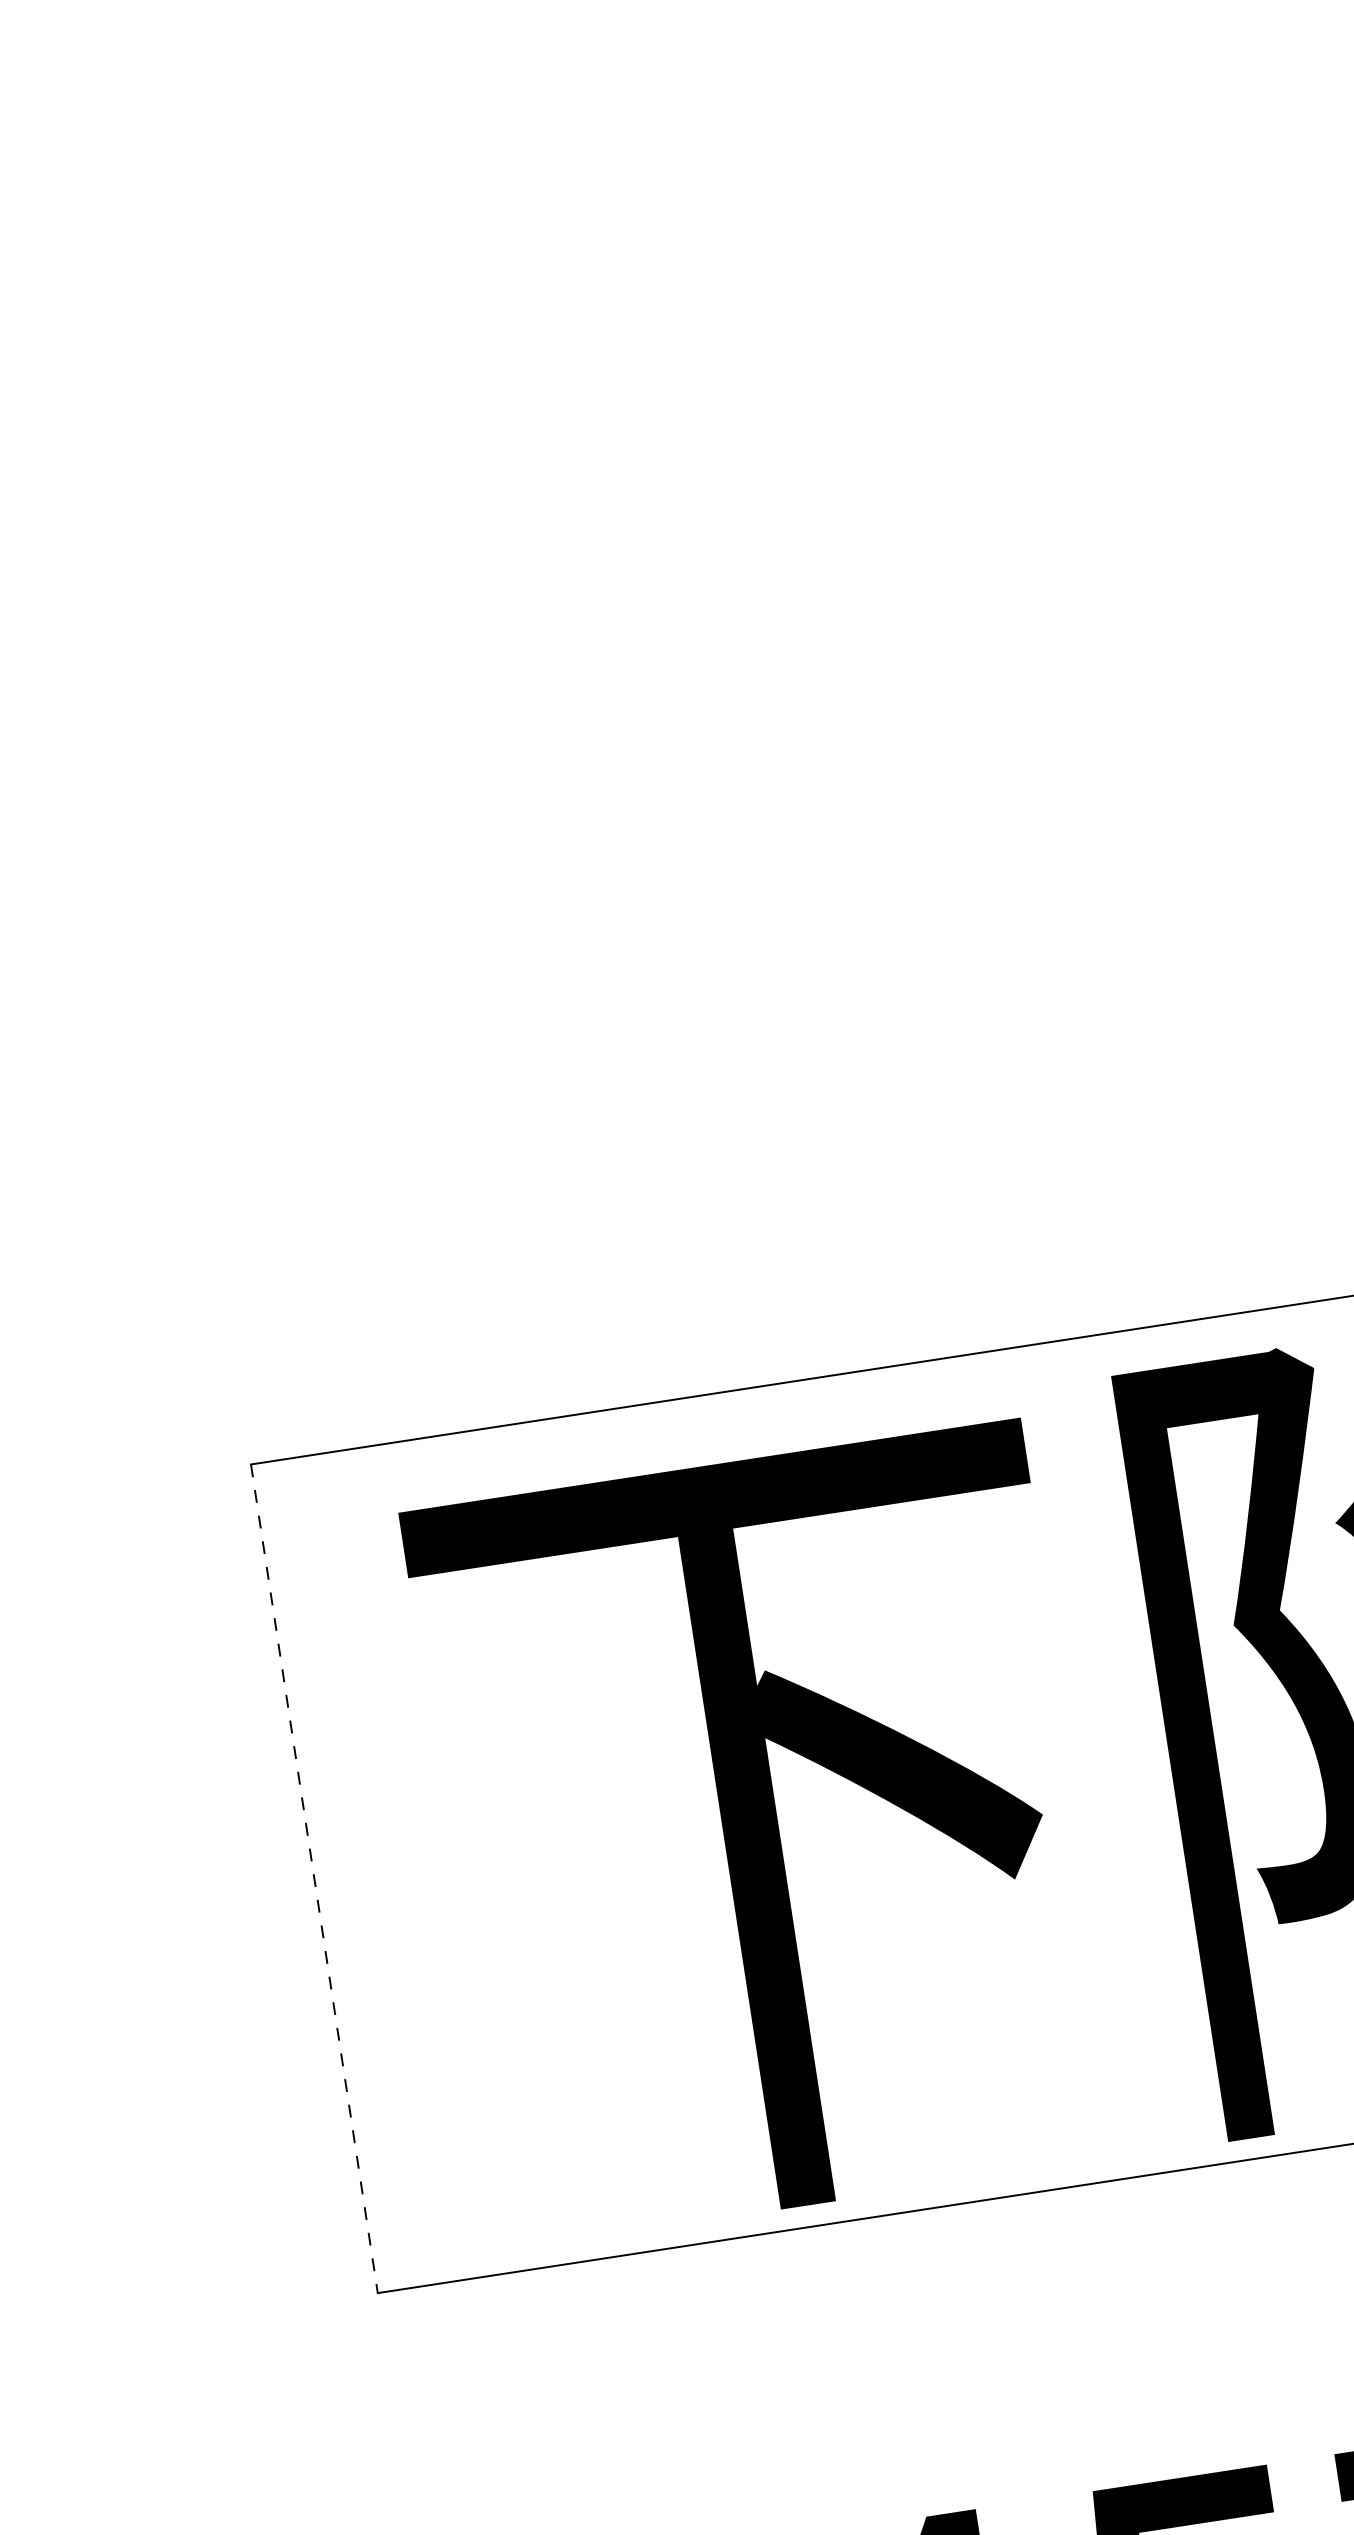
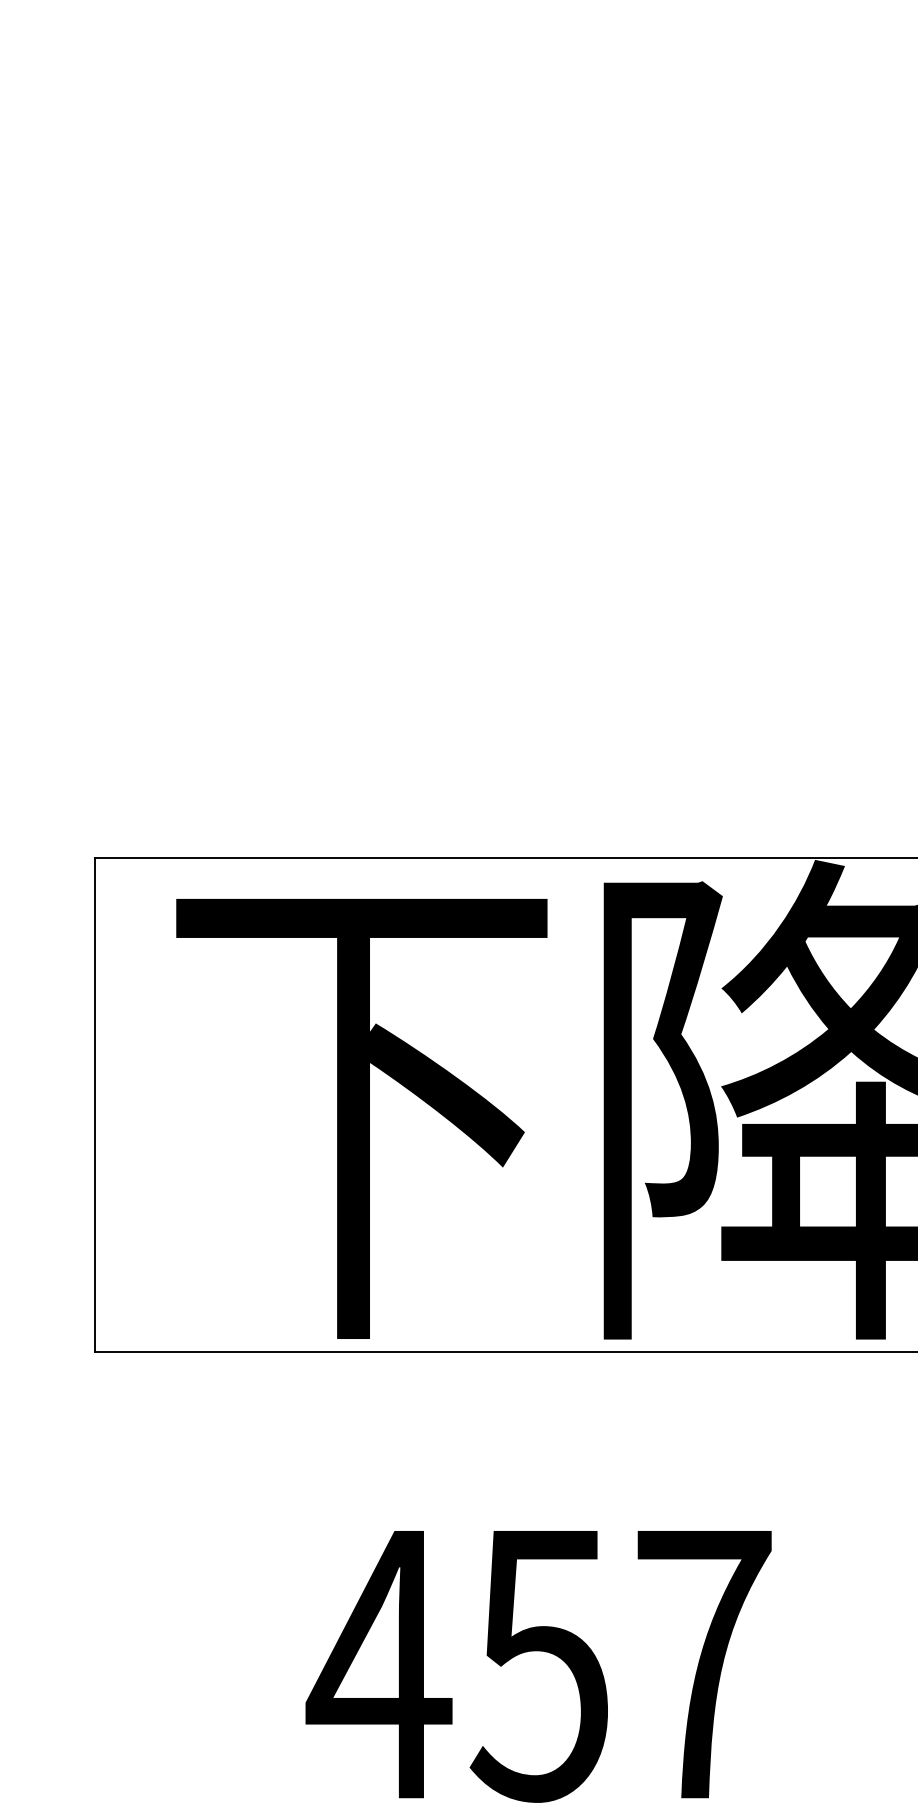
line: (314, 1880) -> (94, 1105), dashed -> solid

